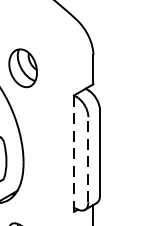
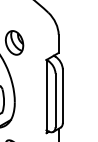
line: (74, 153) -> (46, 96), dashed -> solid
line: (88, 159) -> (55, 100), dashed -> solid

